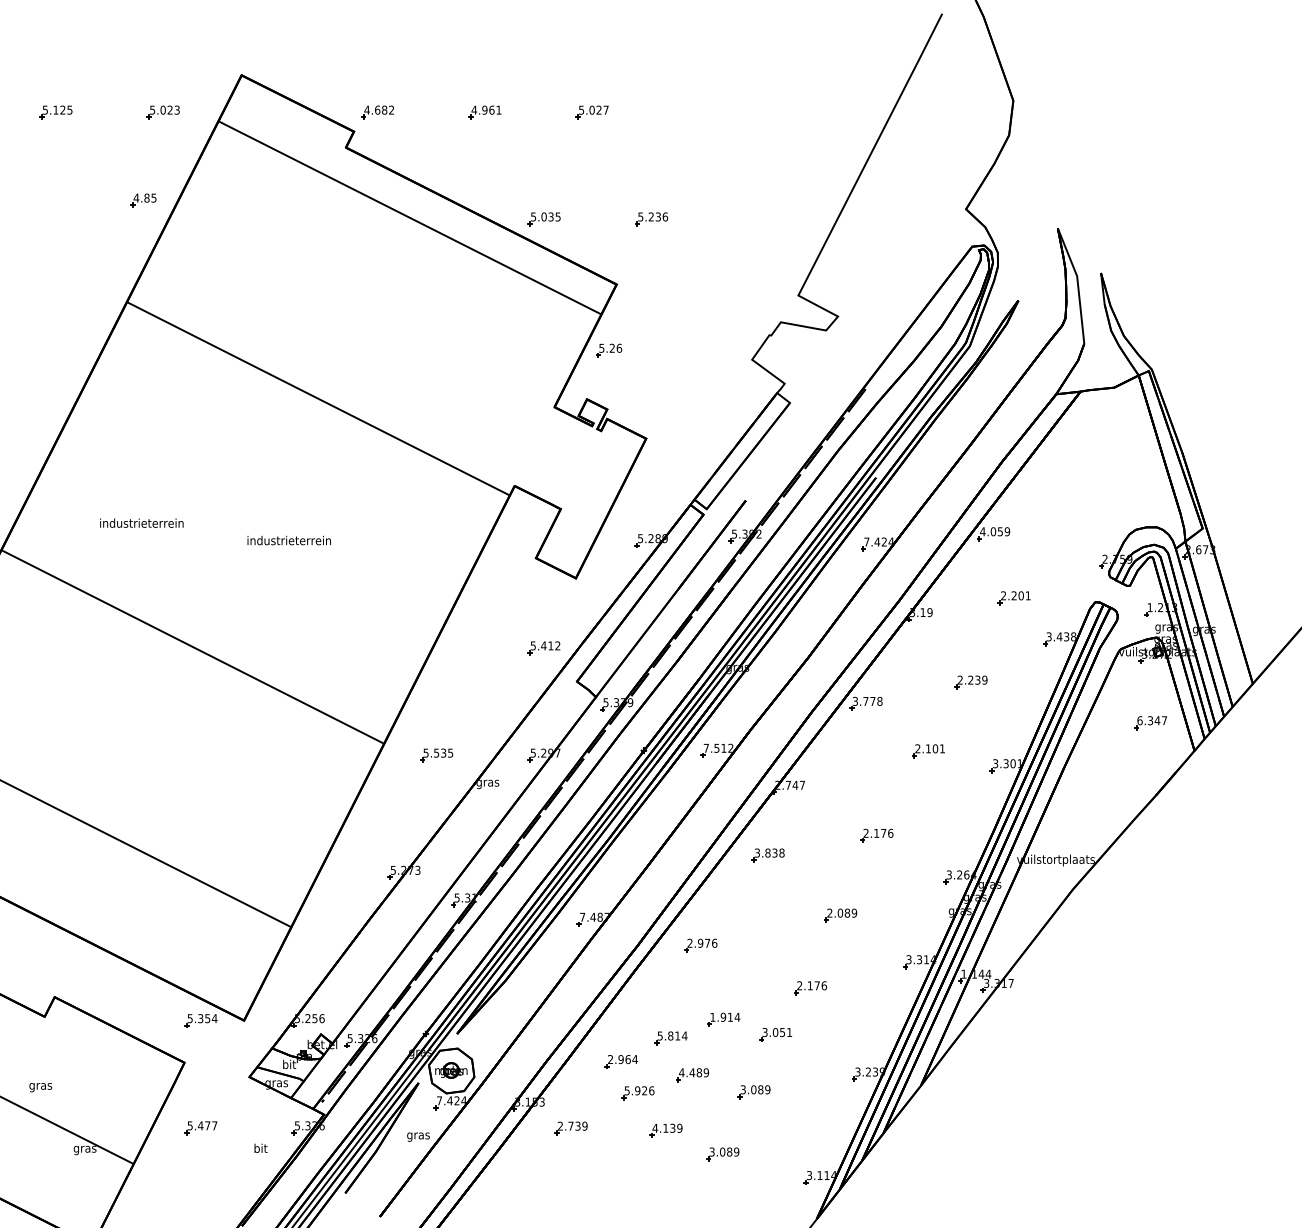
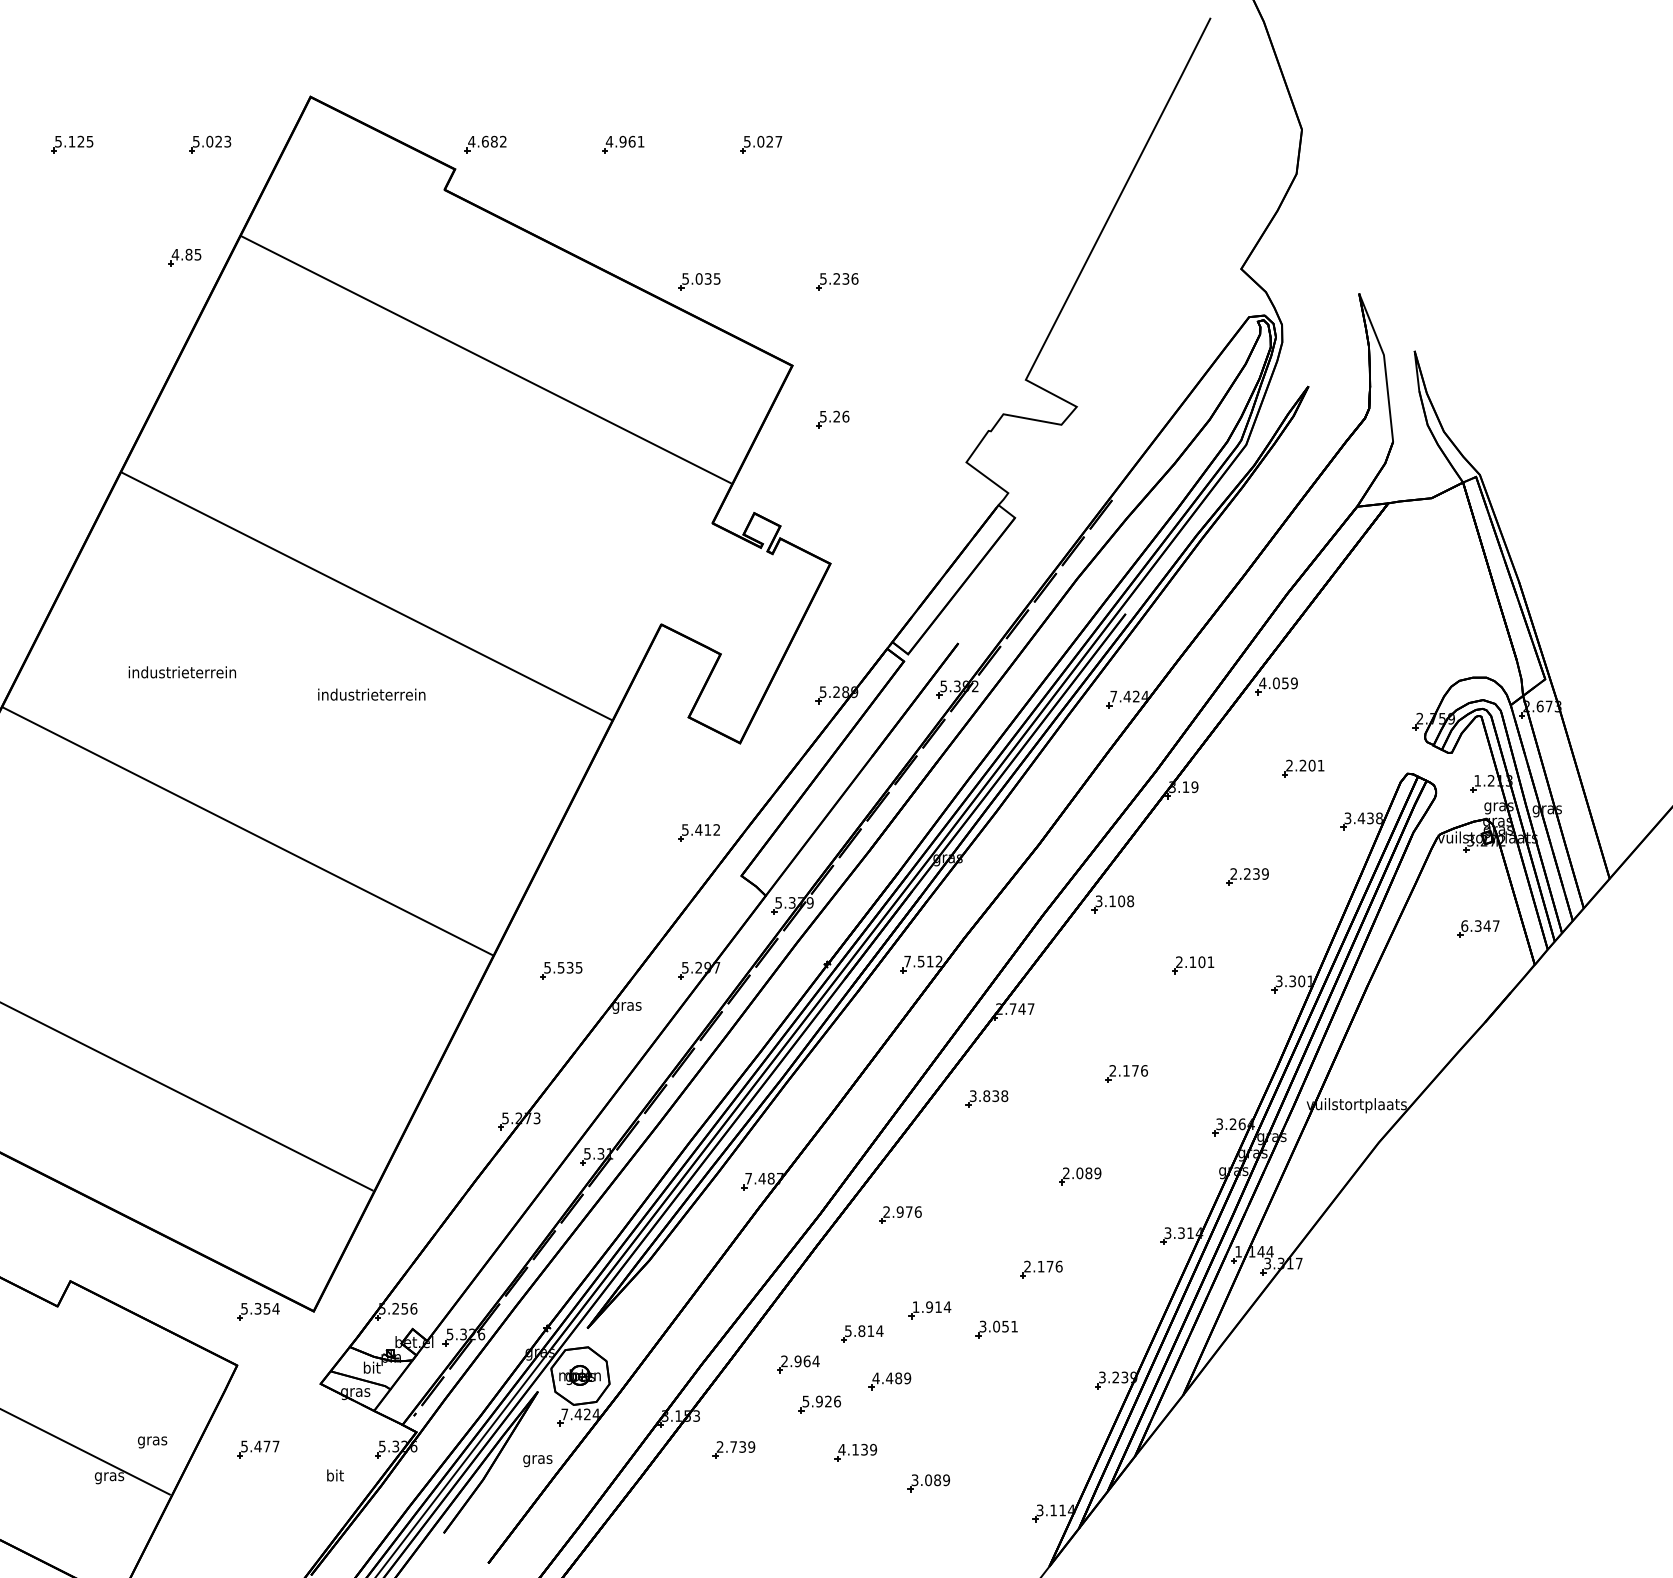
line: (409, 217) -> (486, 359), moved
part: (608, 350) -> (832, 419), moved
line: (317, 397) -> (366, 595), moved
text: (869, 701) -> (1117, 901), 3.778 -> 3.108
text: (40, 1087) -> (152, 1442), moved
part: (753, 1092) -> (968, 1403), removed

